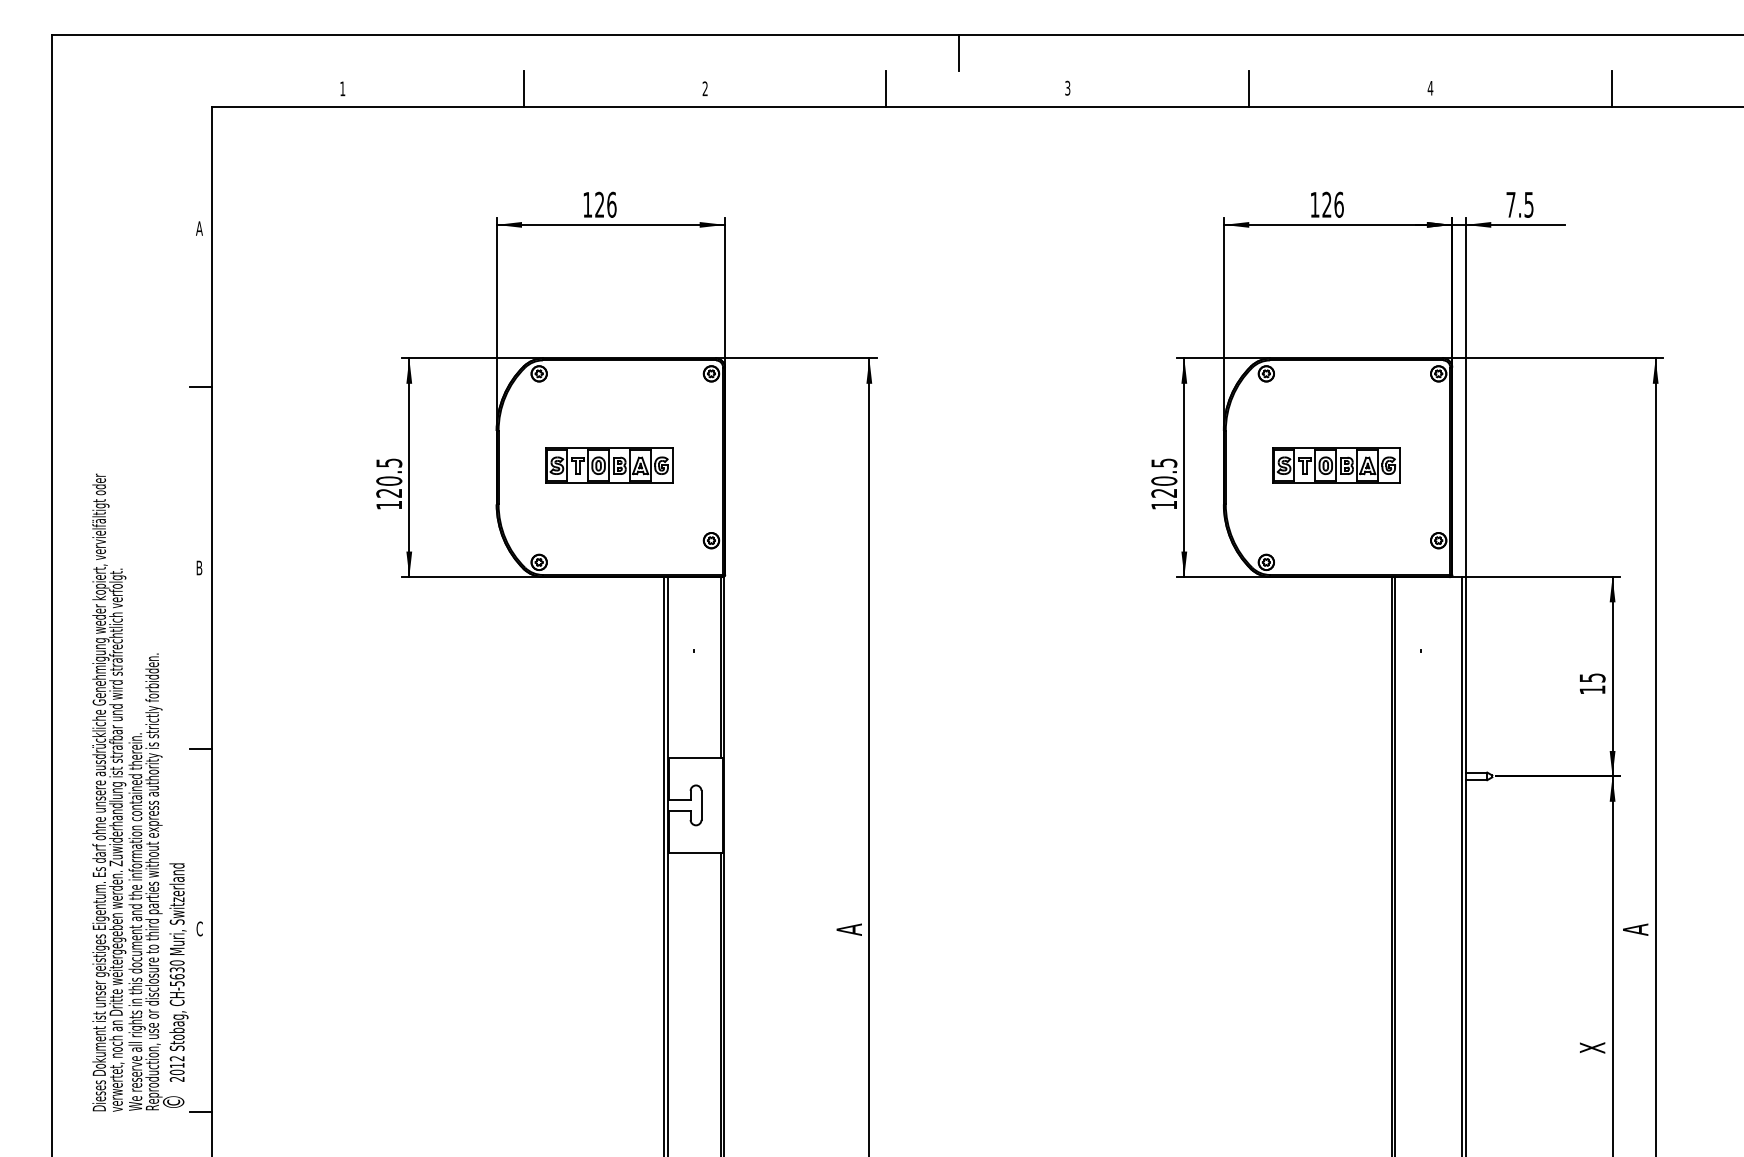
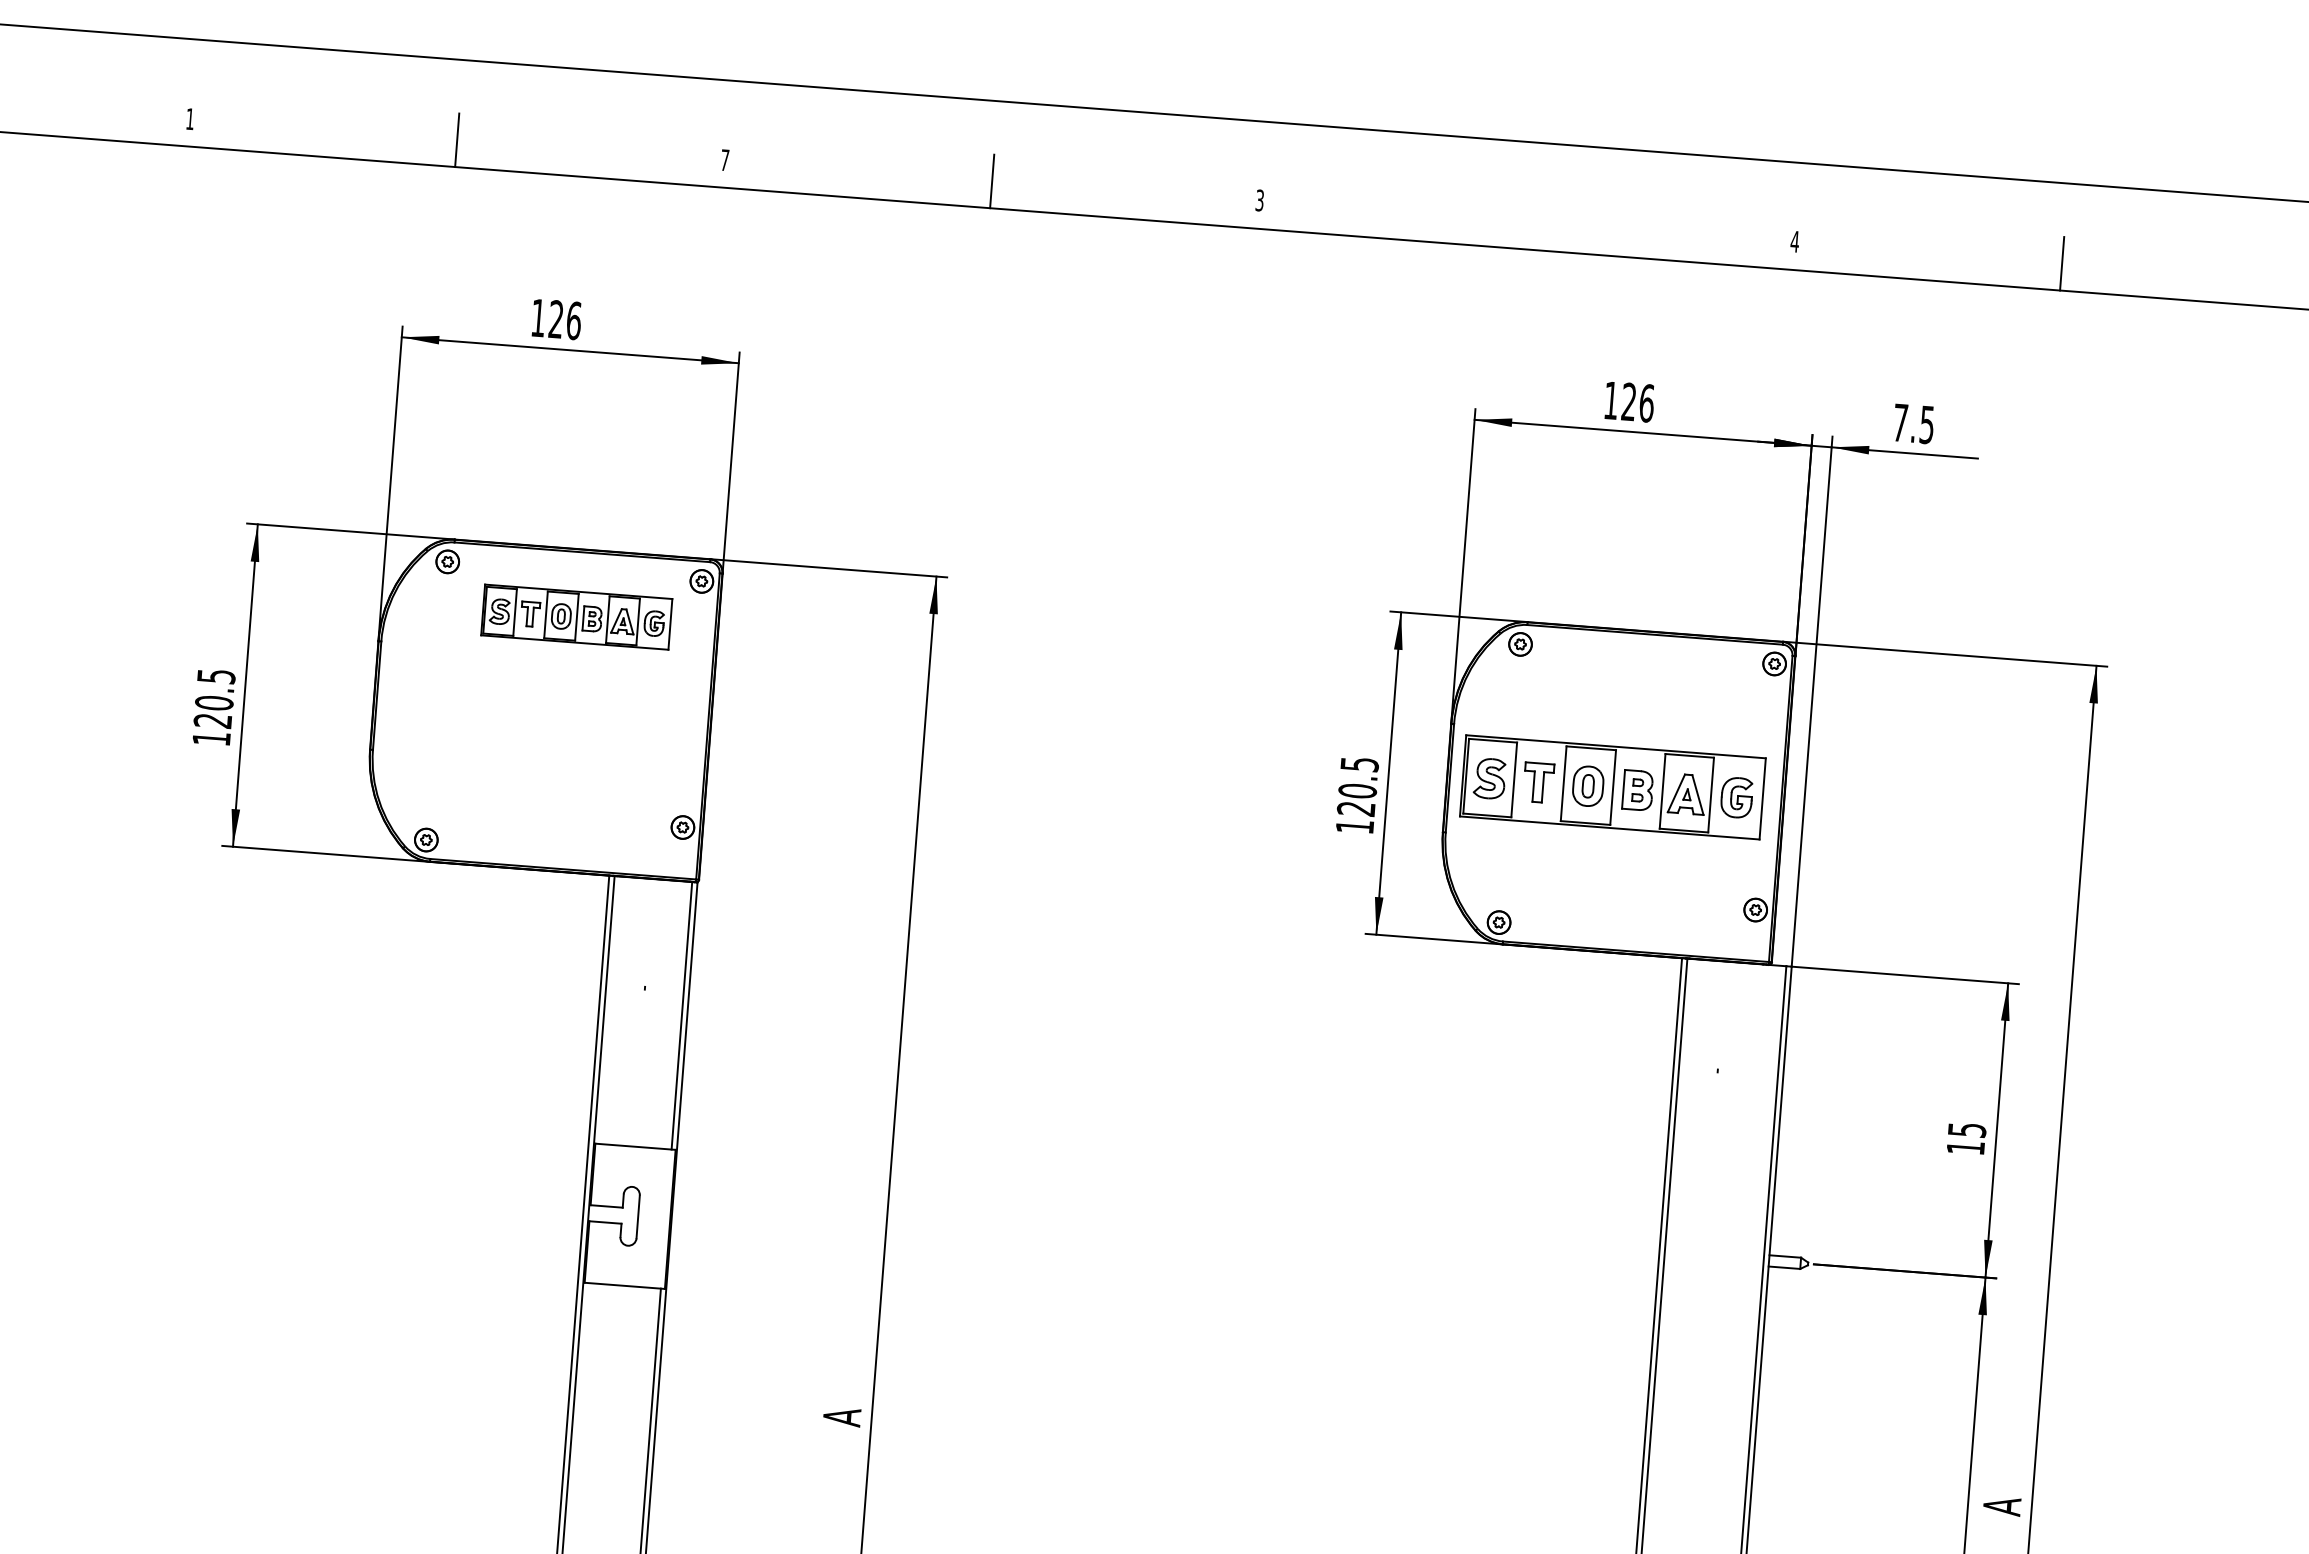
line: (958, 52) -> (1102, 135), removed
text: (704, 88) -> (723, 159), 2 -> 7
line: (1249, 89) -> (1527, 223), removed
part: (609, 465) -> (577, 617), moved
part: (1336, 465) -> (1613, 787), size x1.6

